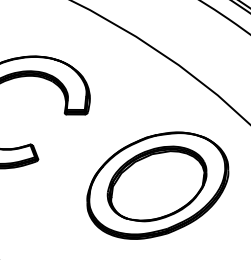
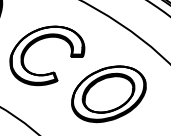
part: (156, 186) -> (108, 94), moved

